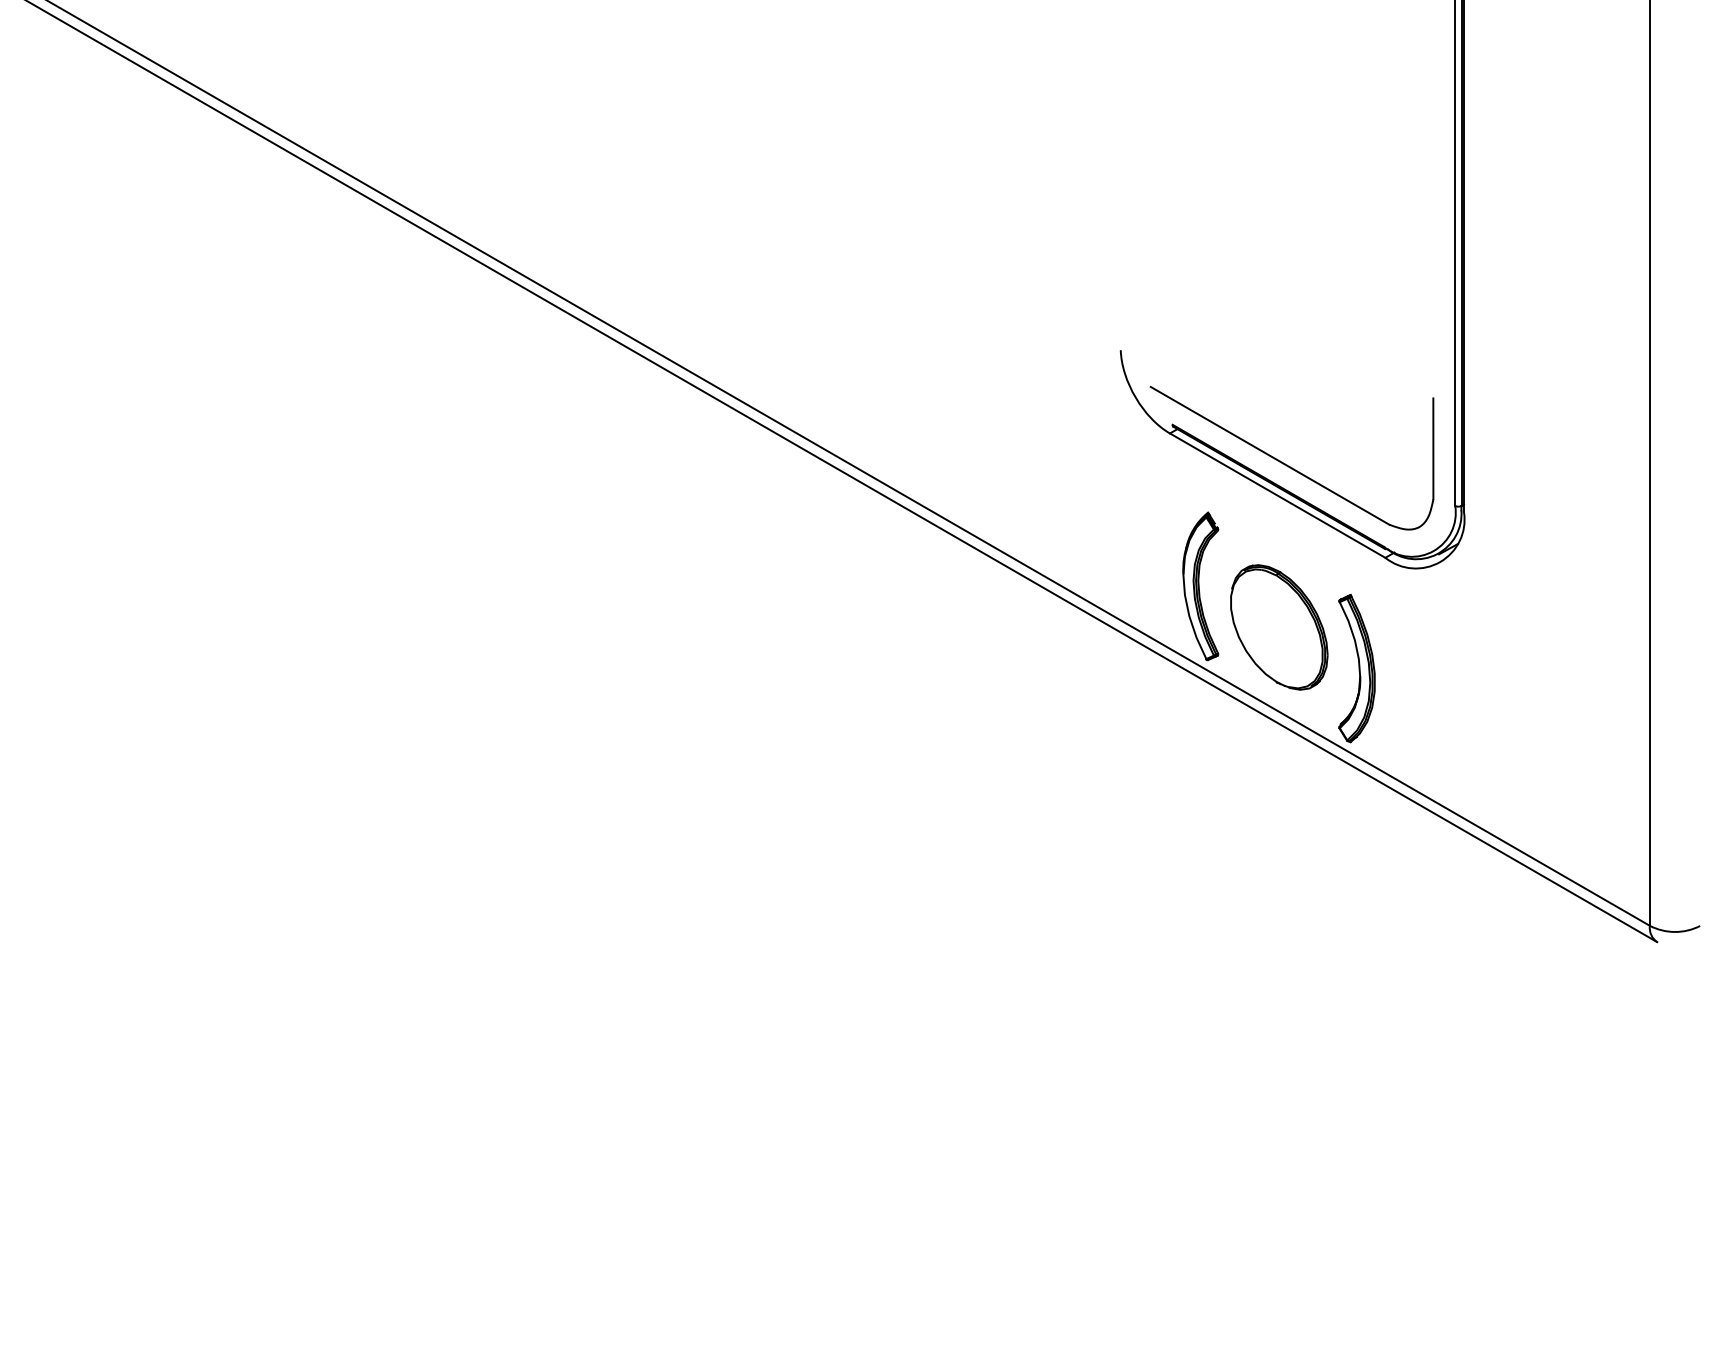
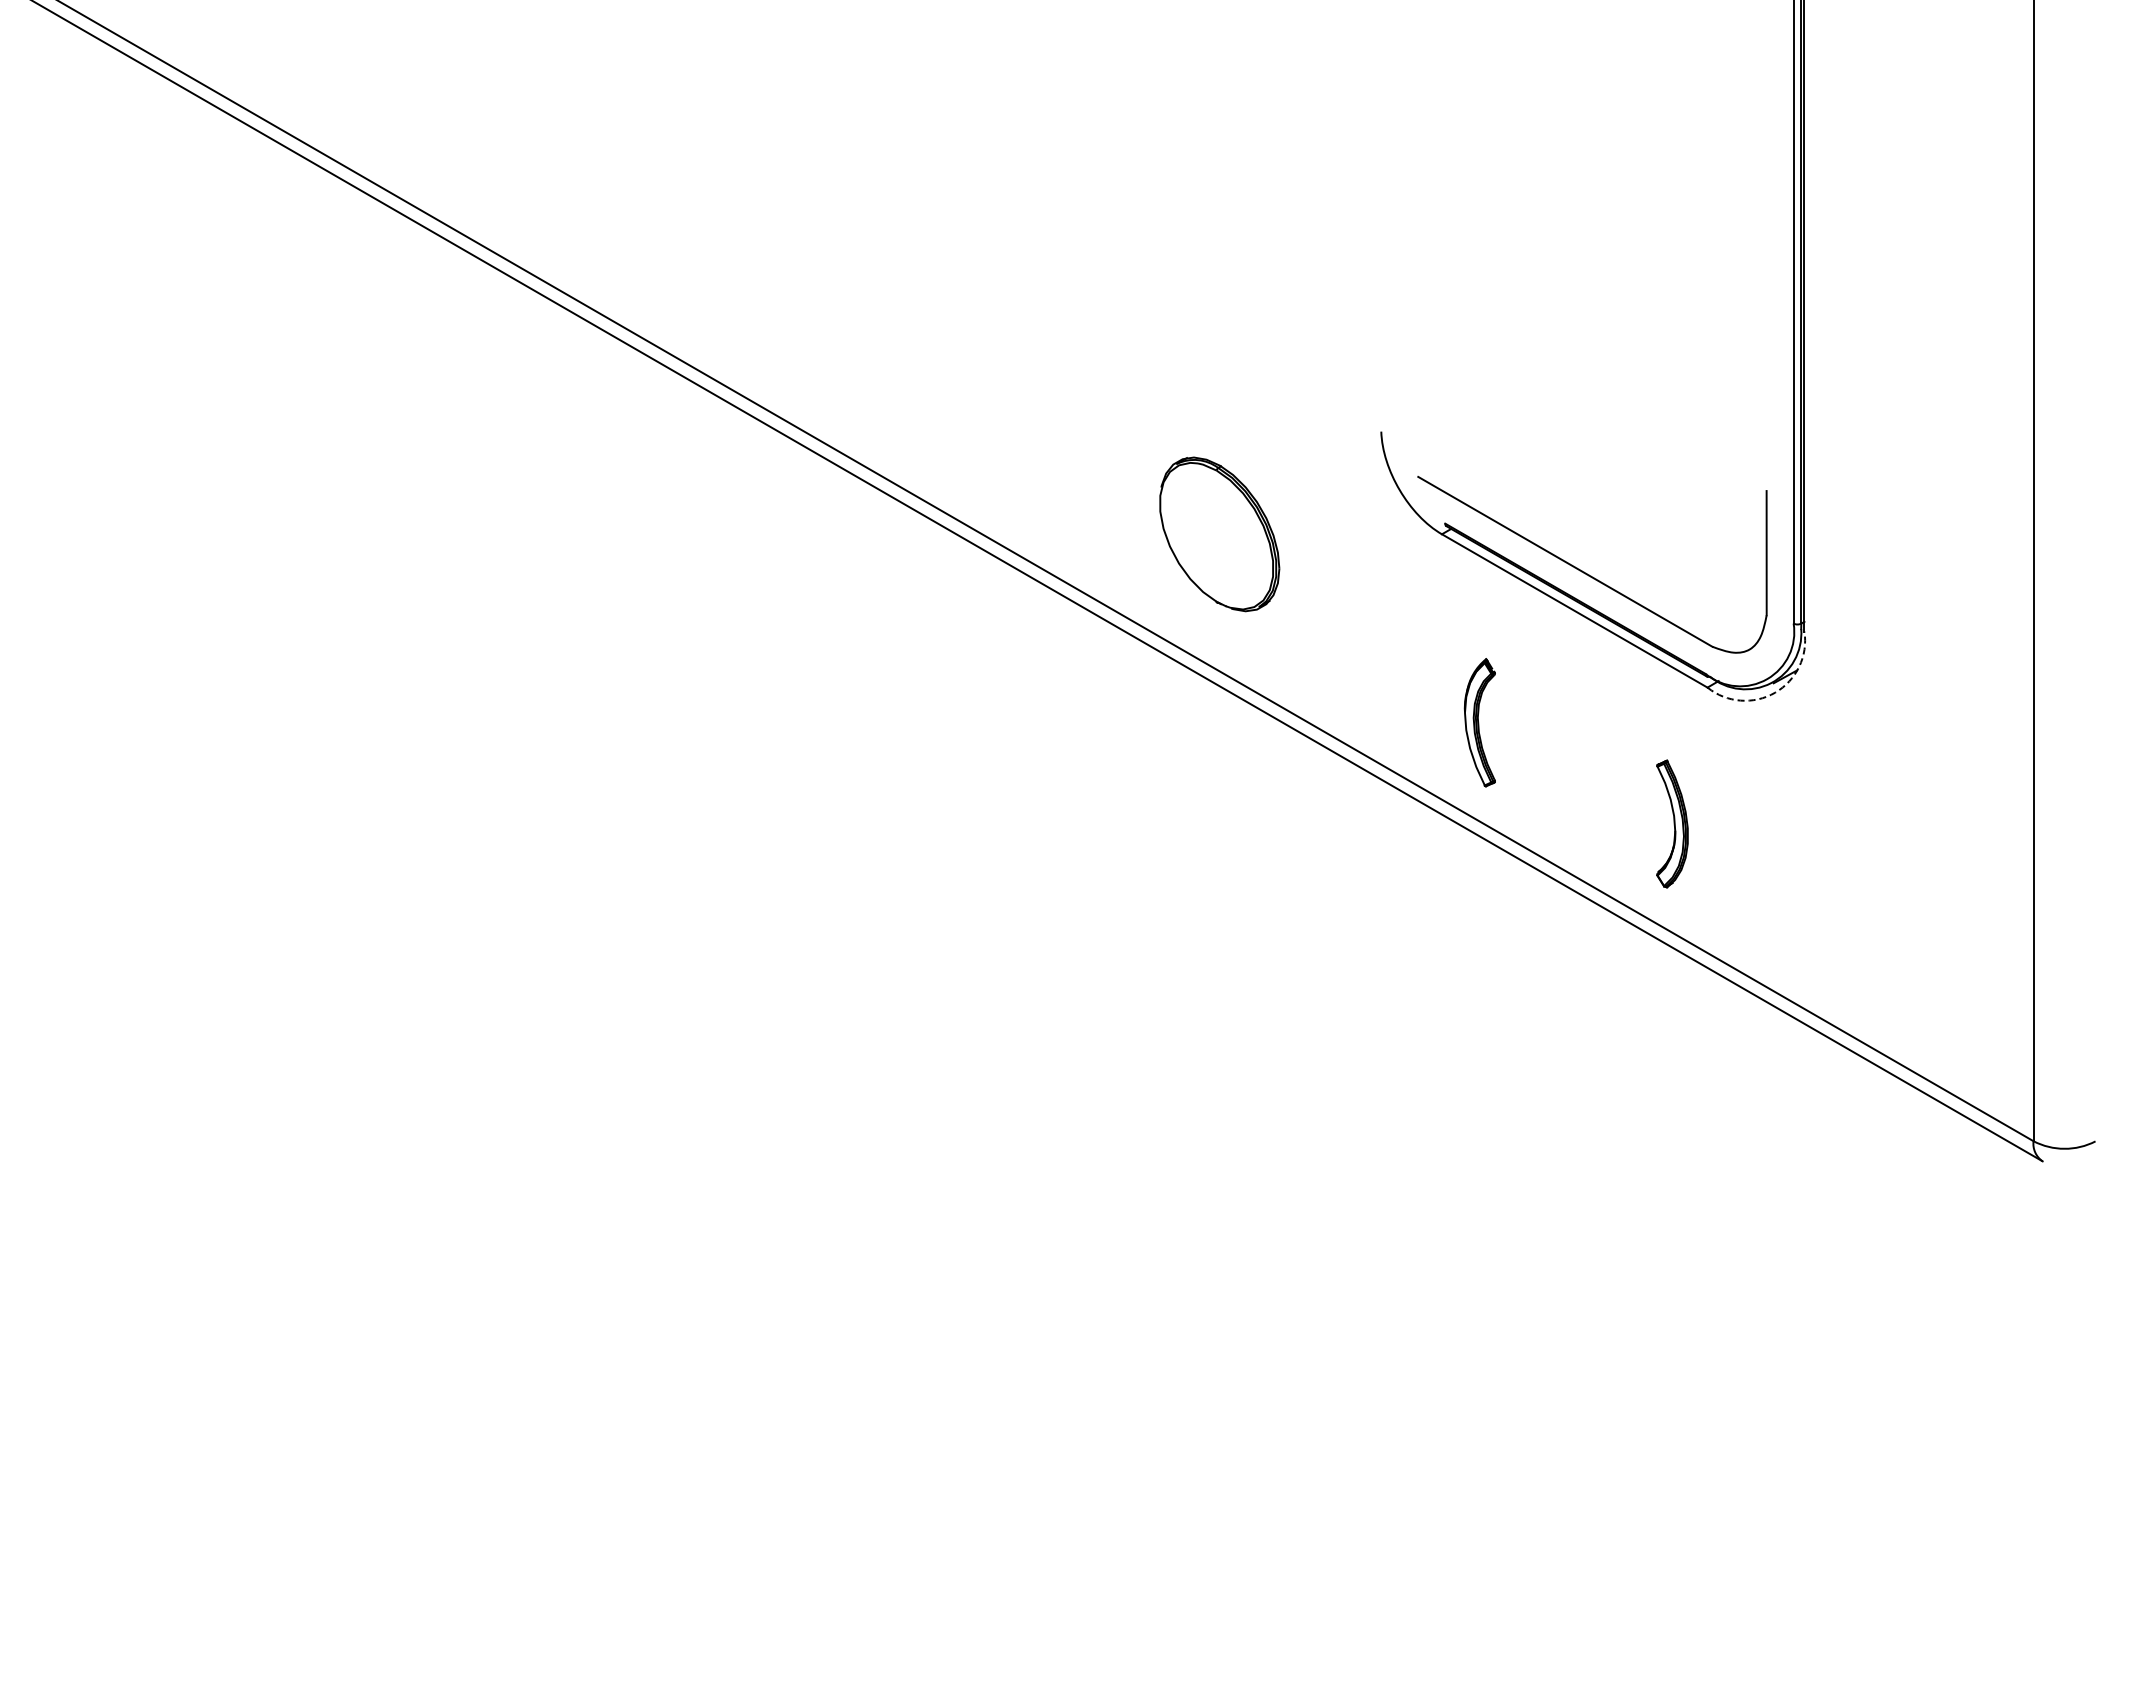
arc: (1440, 561) -> (1775, 692), solid -> dashed
part: (1200, 586) -> (1479, 722), size x0.7
part: (1279, 627) -> (1219, 534), moved
part: (1356, 668) -> (1672, 823), size x0.7

